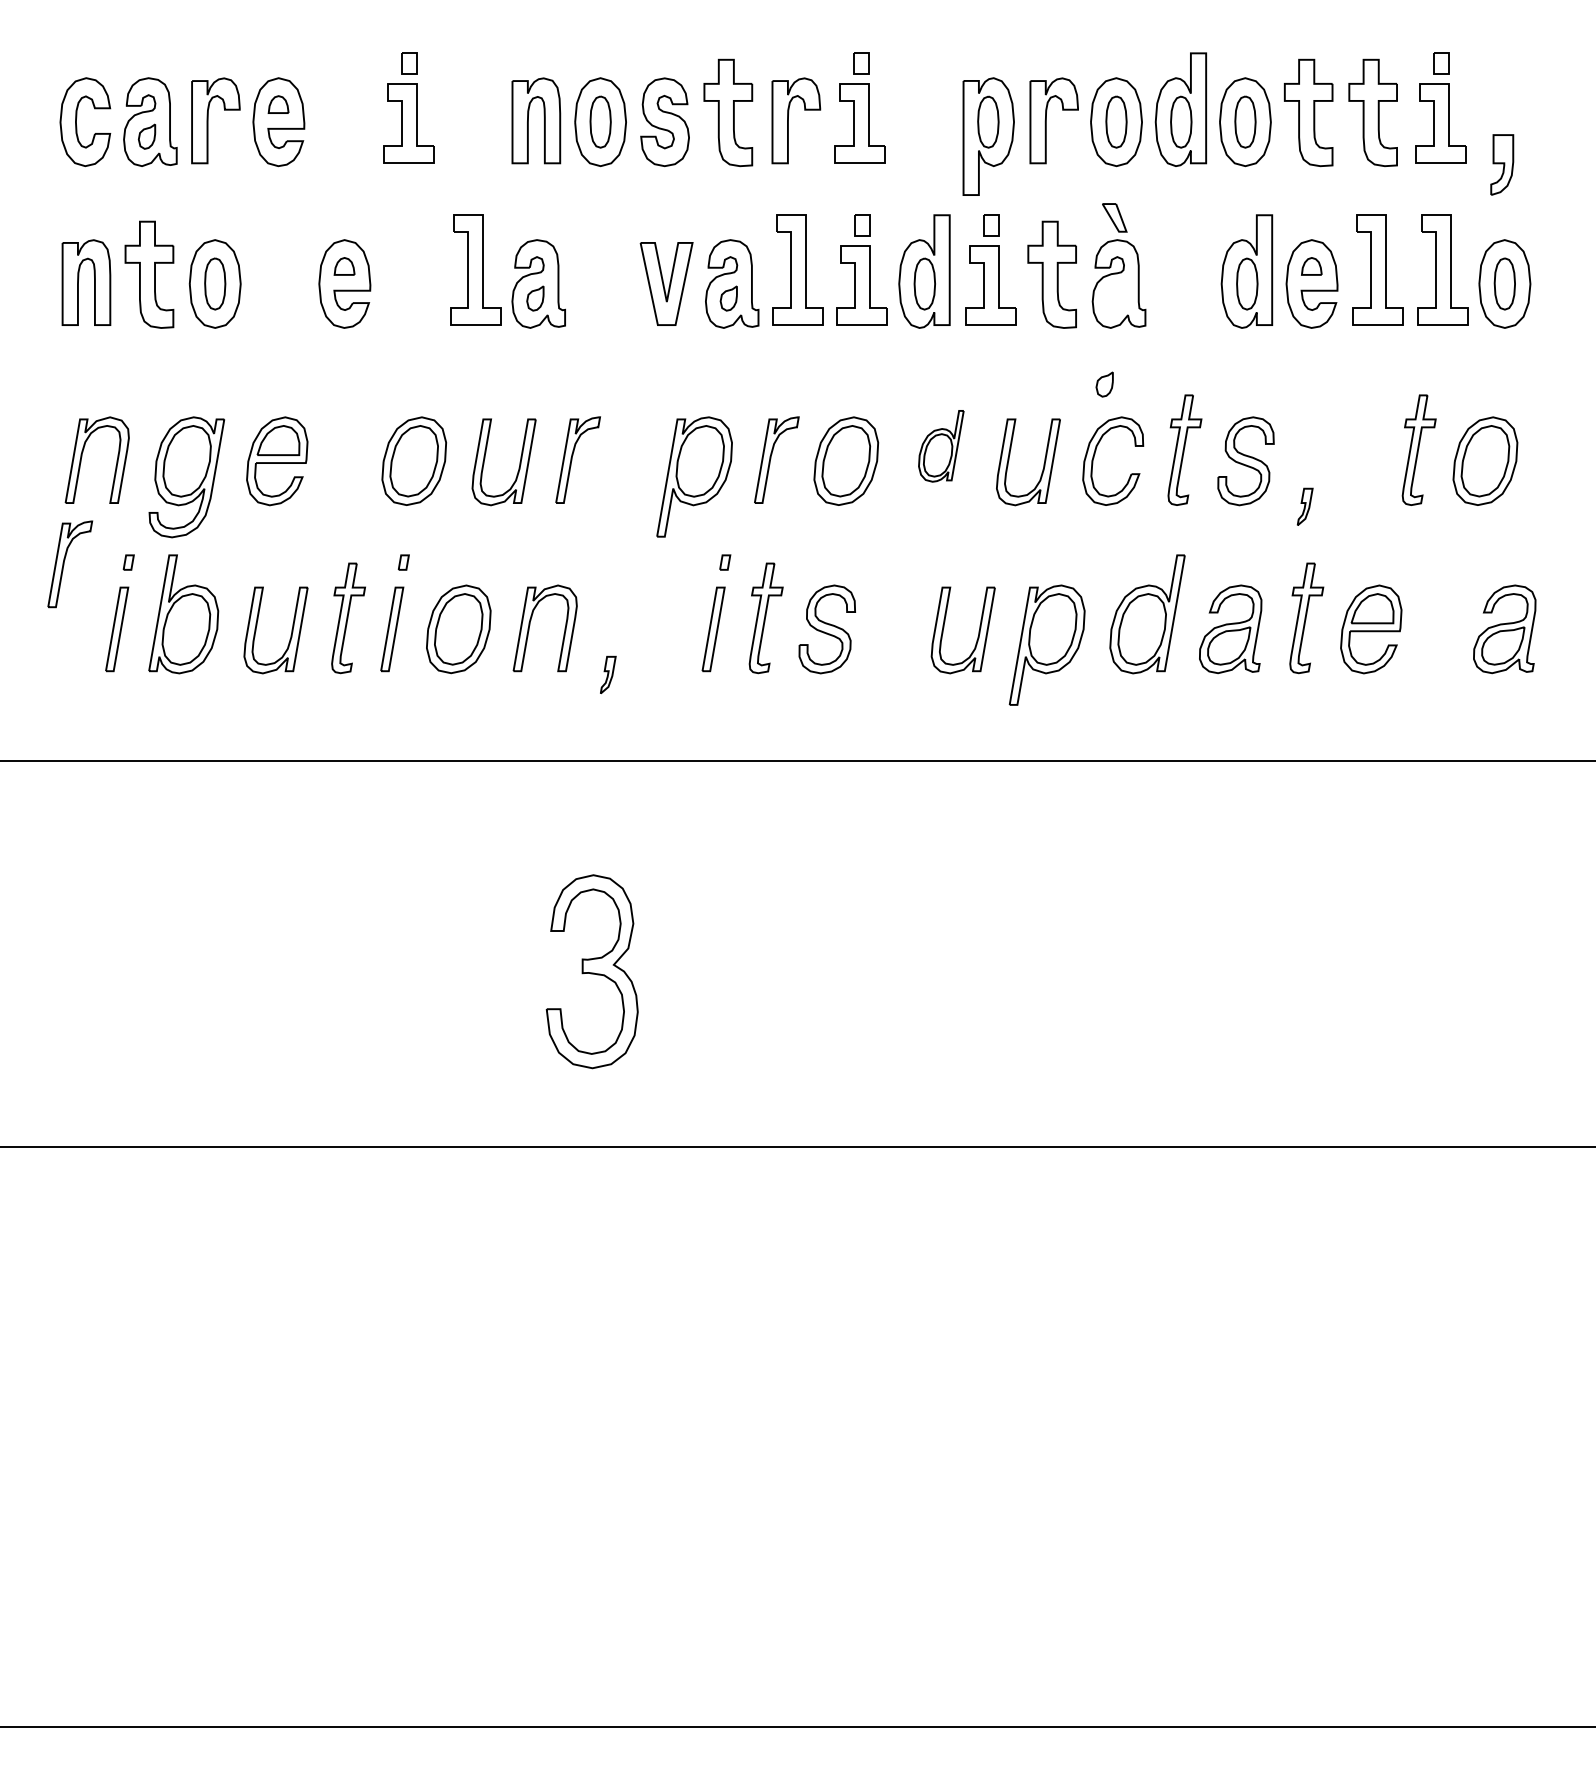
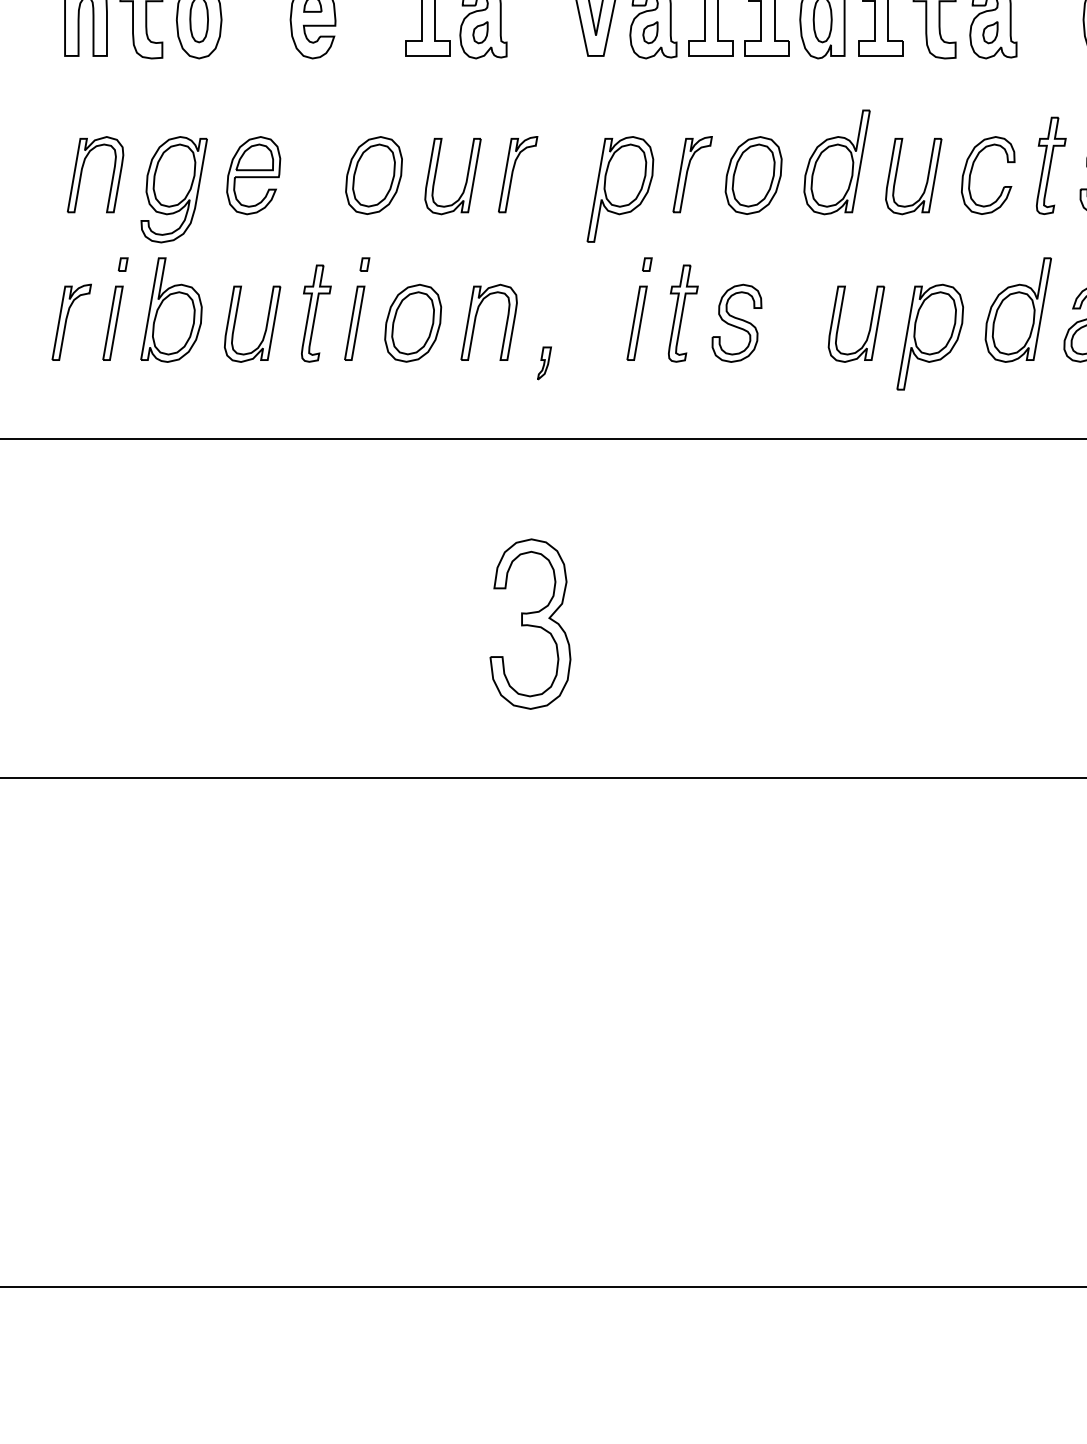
part: (1104, 384) -> (990, 32), moved
part: (941, 446) -> (837, 162), size x1.67
part: (70, 564) -> (71, 322), moved

